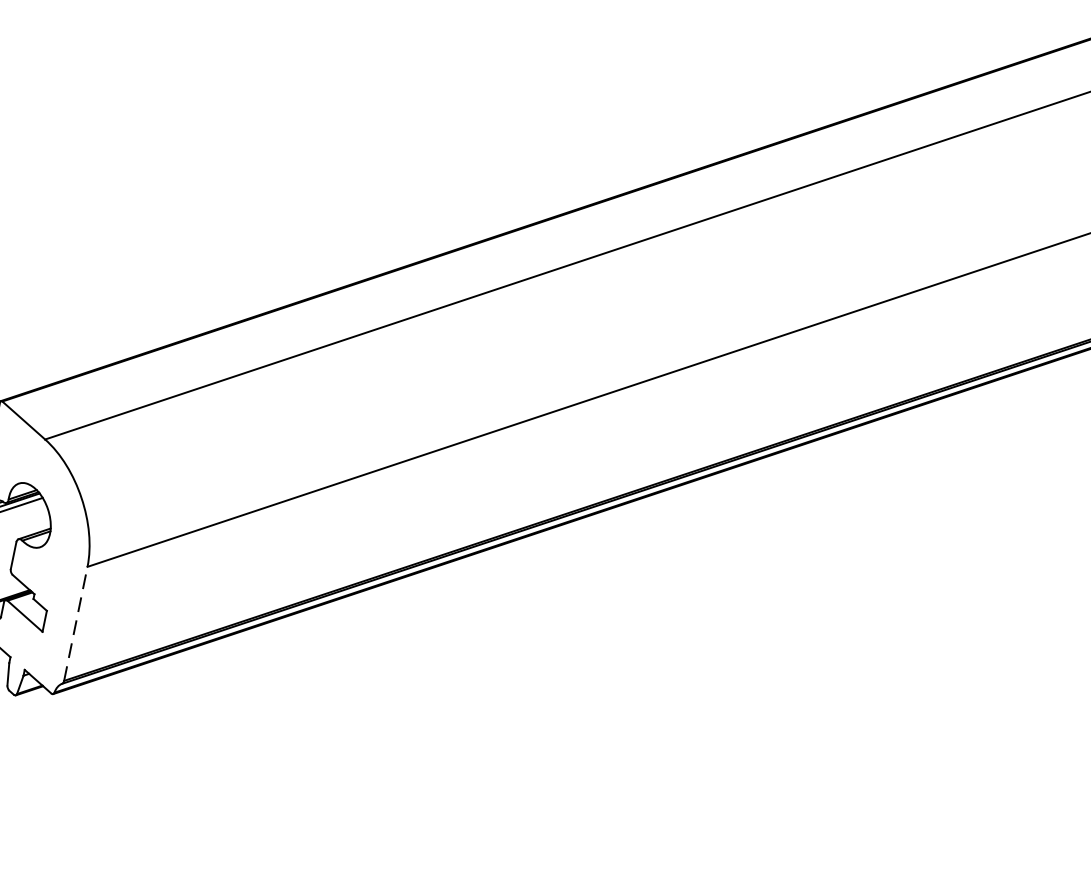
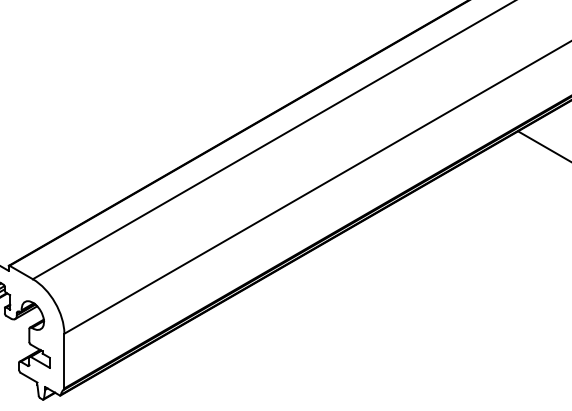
line: (76, 622) -> (64, 360), dashed -> solid

